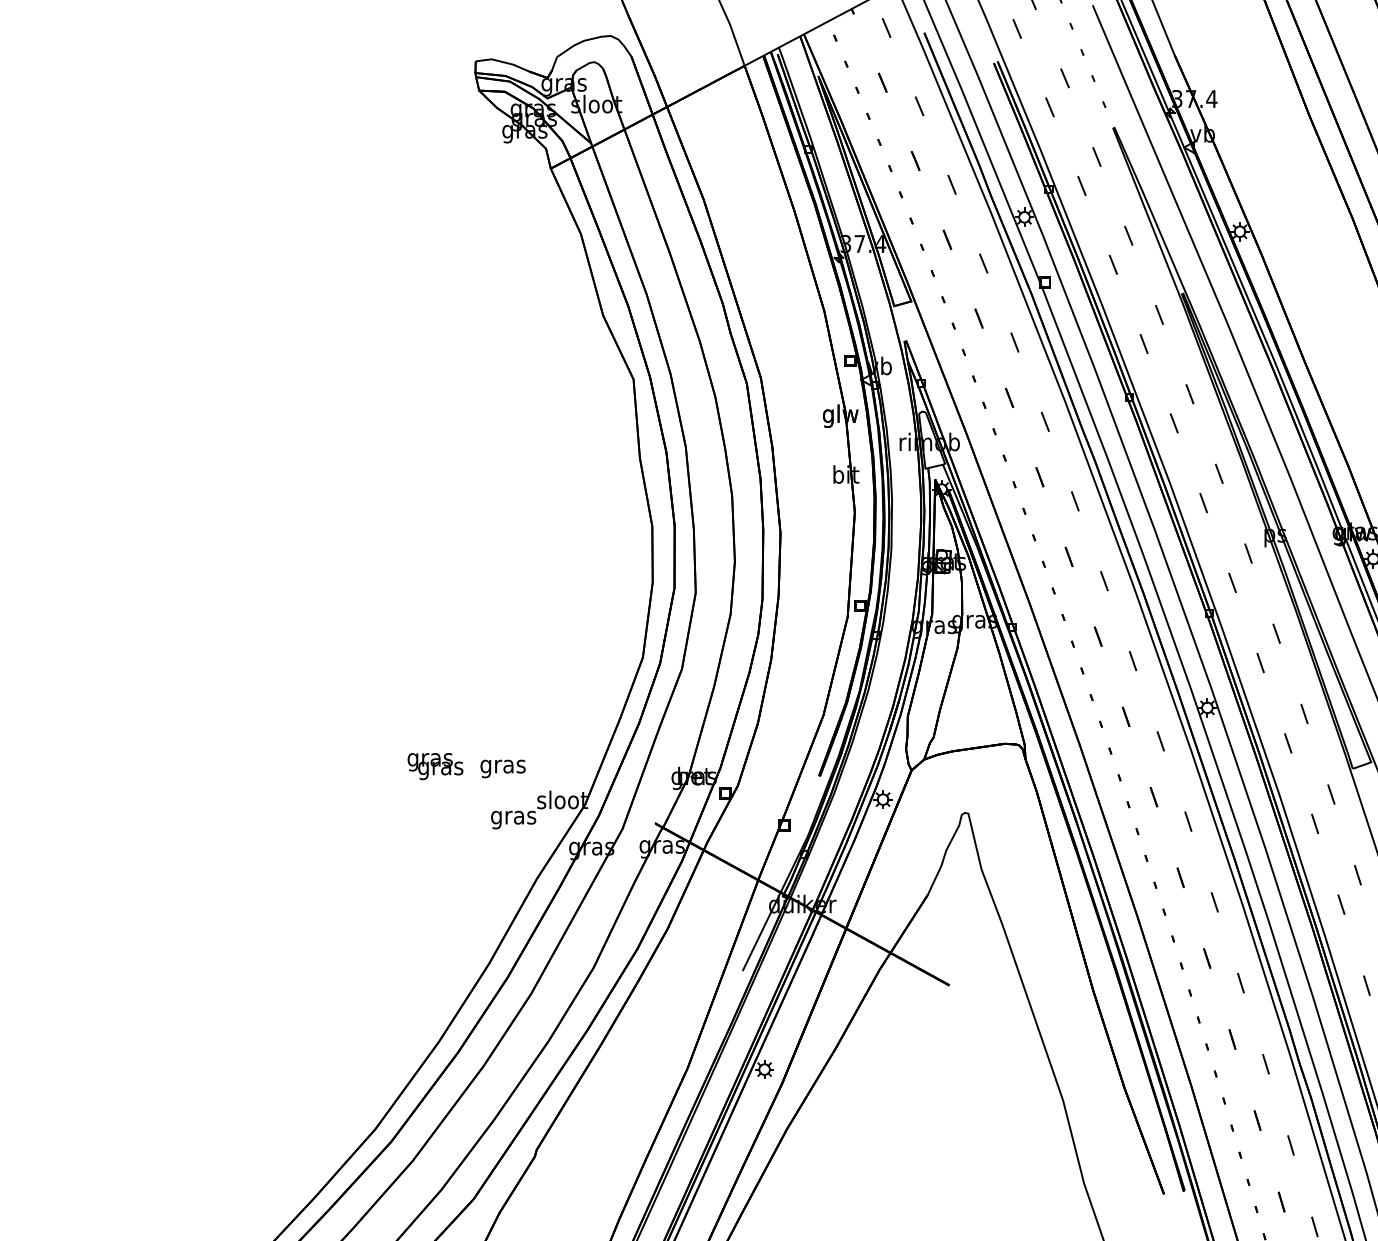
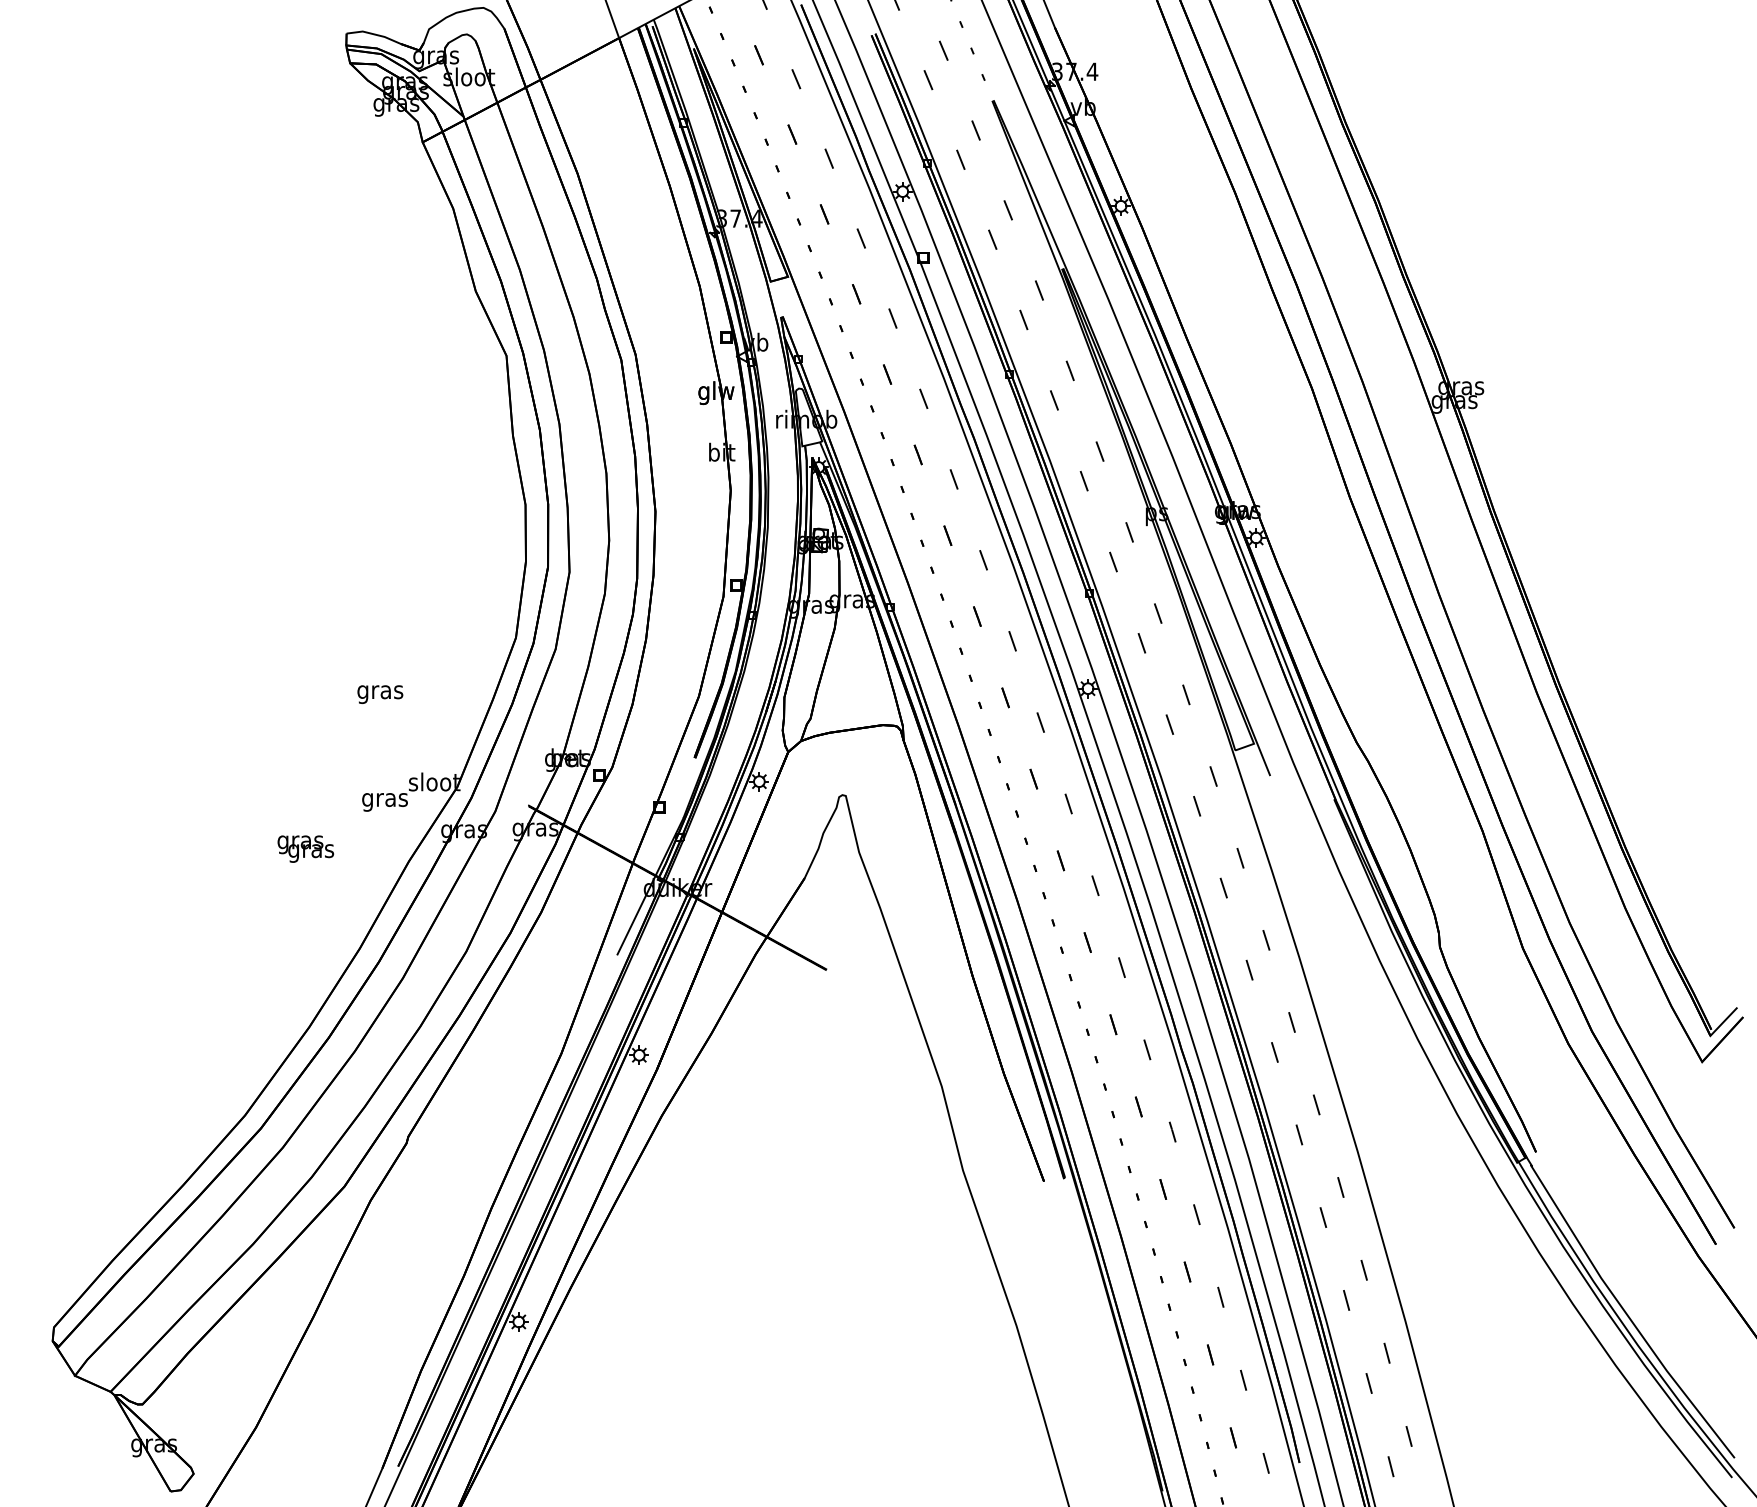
text: (435, 765) -> (305, 848), moved
text: (503, 768) -> (380, 694), moved

